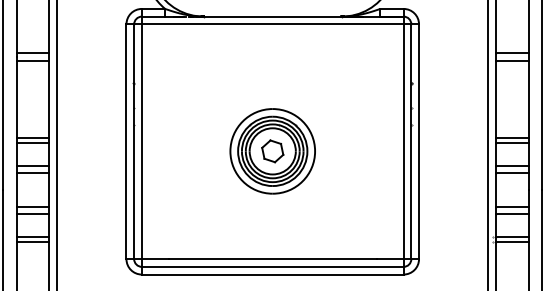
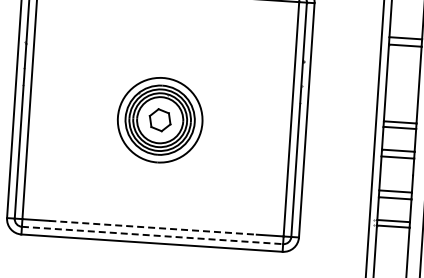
line: (272, 259) -> (152, 228), solid -> dashed
line: (272, 266) -> (152, 235), solid -> dashed

